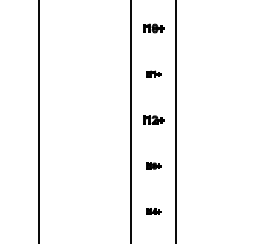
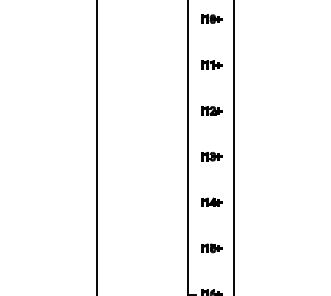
part: (153, 73) -> (211, 64), size x1.43
part: (153, 165) -> (211, 156), size x1.43
part: (153, 210) -> (211, 201), size x1.43

